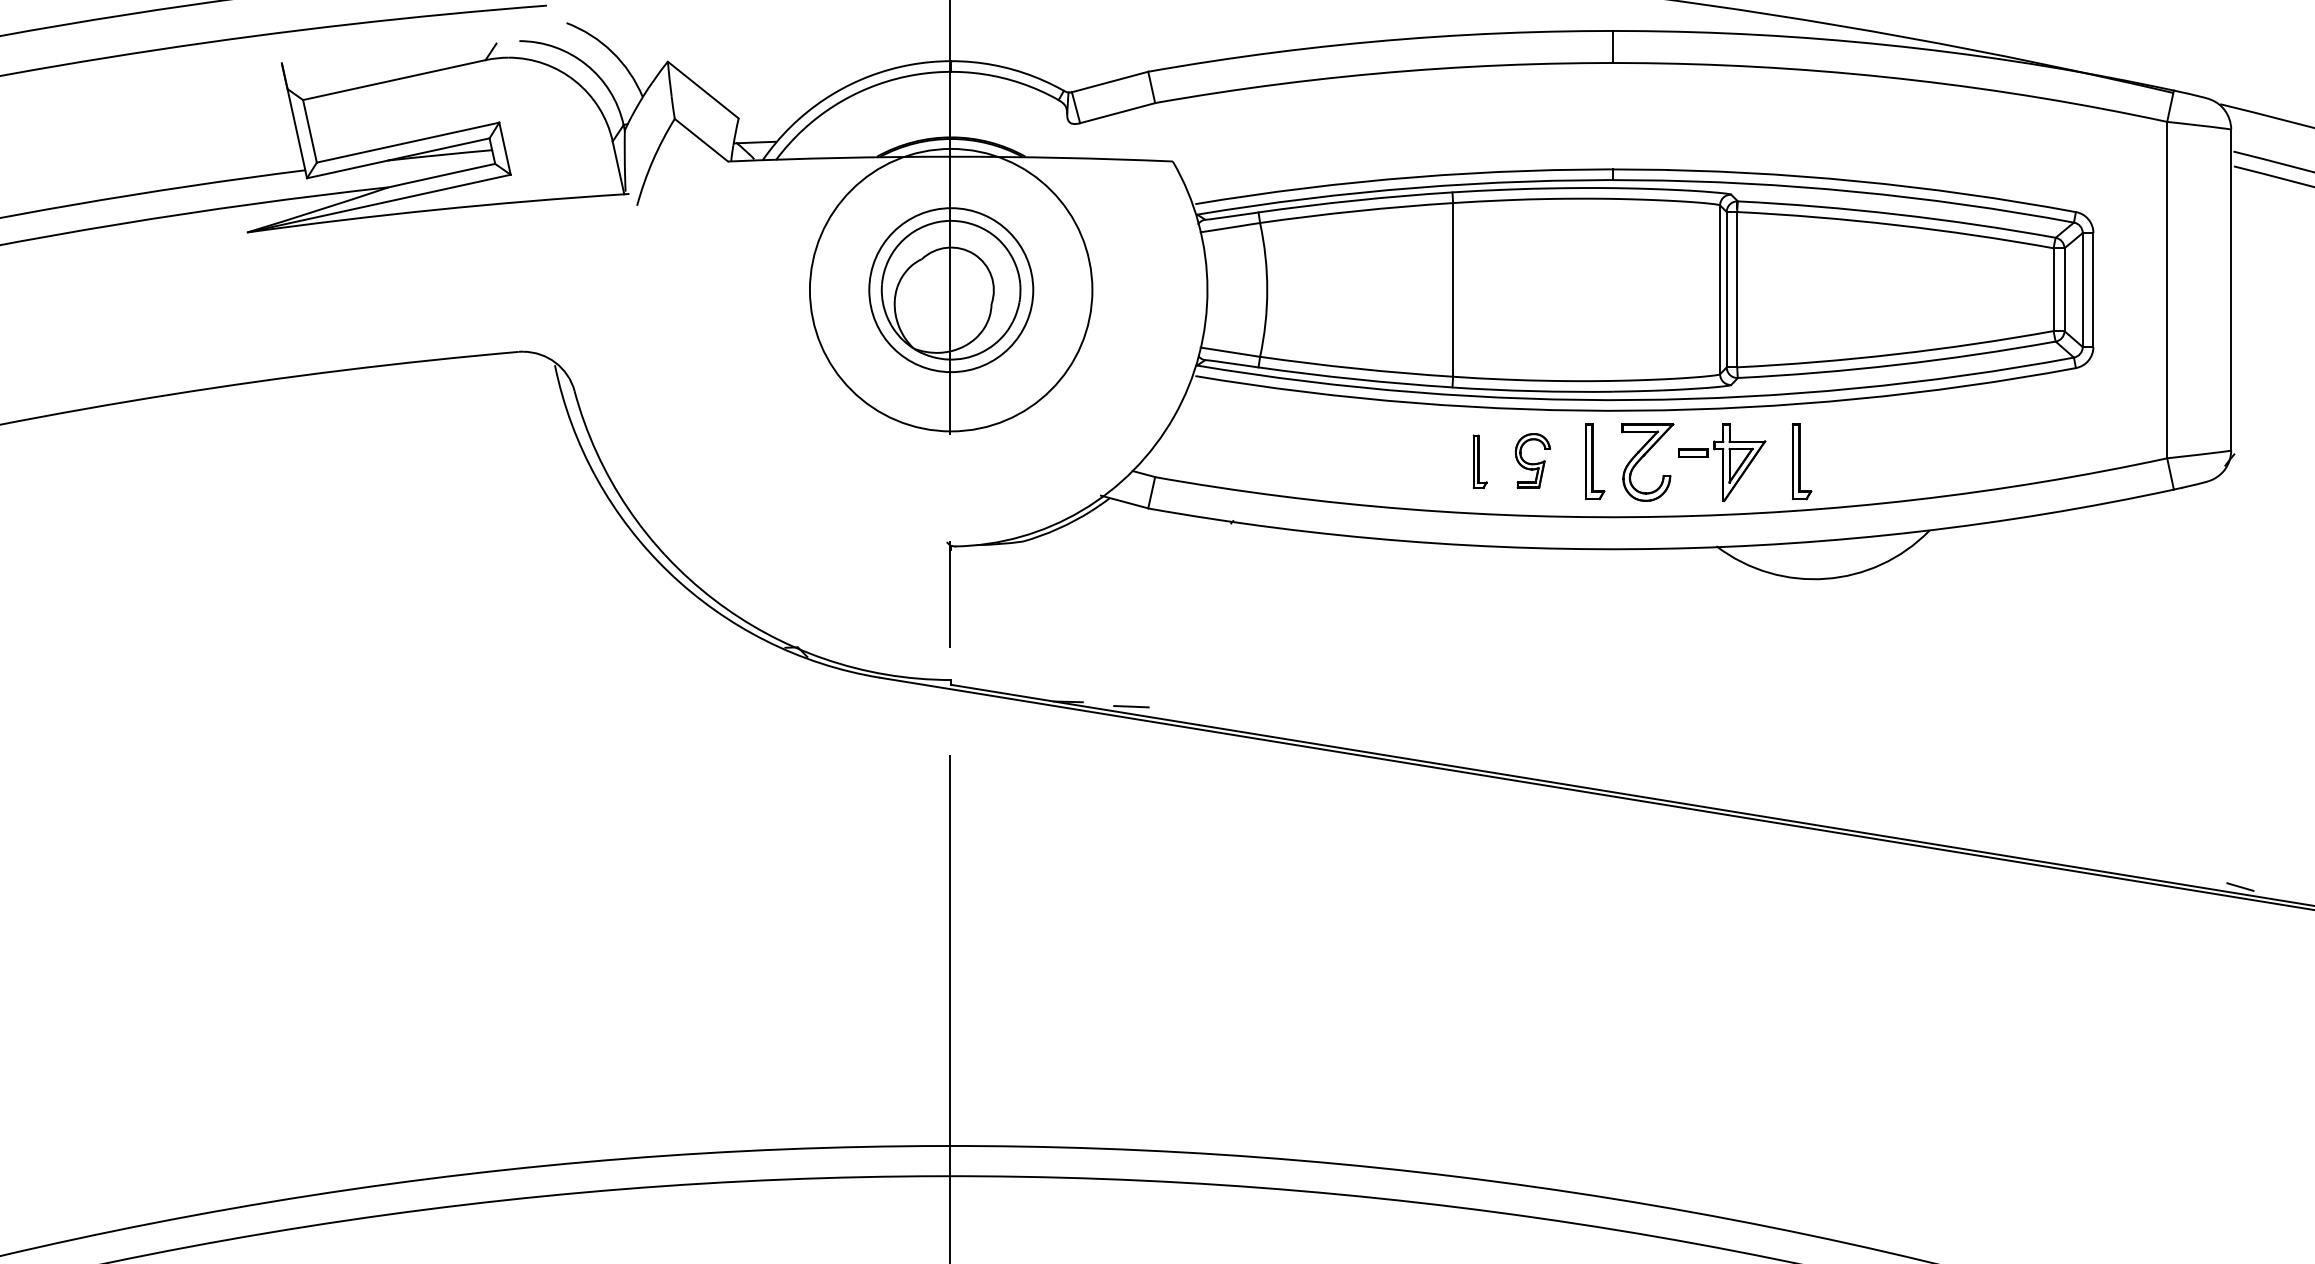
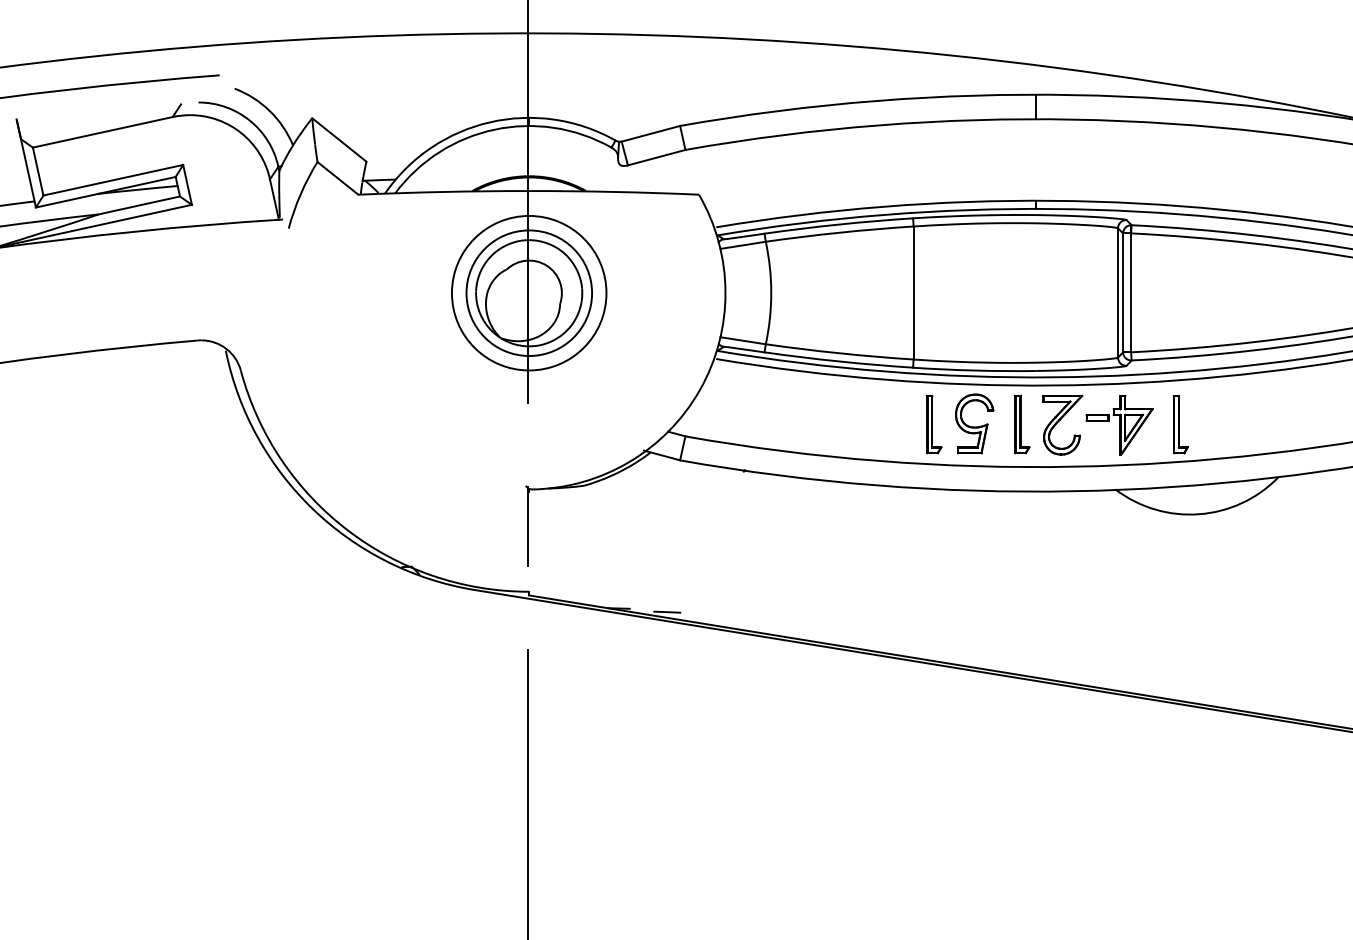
circle: (951, 290) -> (529, 293), size x0.71
part: (1532, 460) -> (974, 423), size x1.43
part: (1480, 461) -> (934, 424), size x1.43

